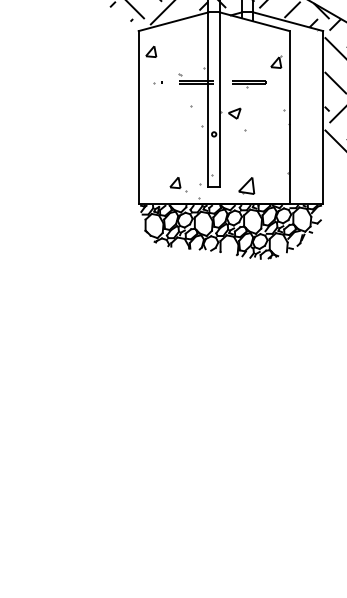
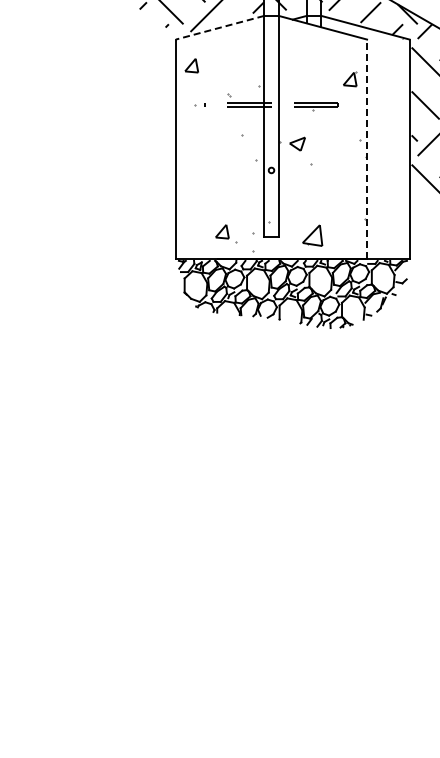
line: (173, 21) -> (220, 27), solid -> dashed
line: (289, 117) -> (367, 149), solid -> dashed

